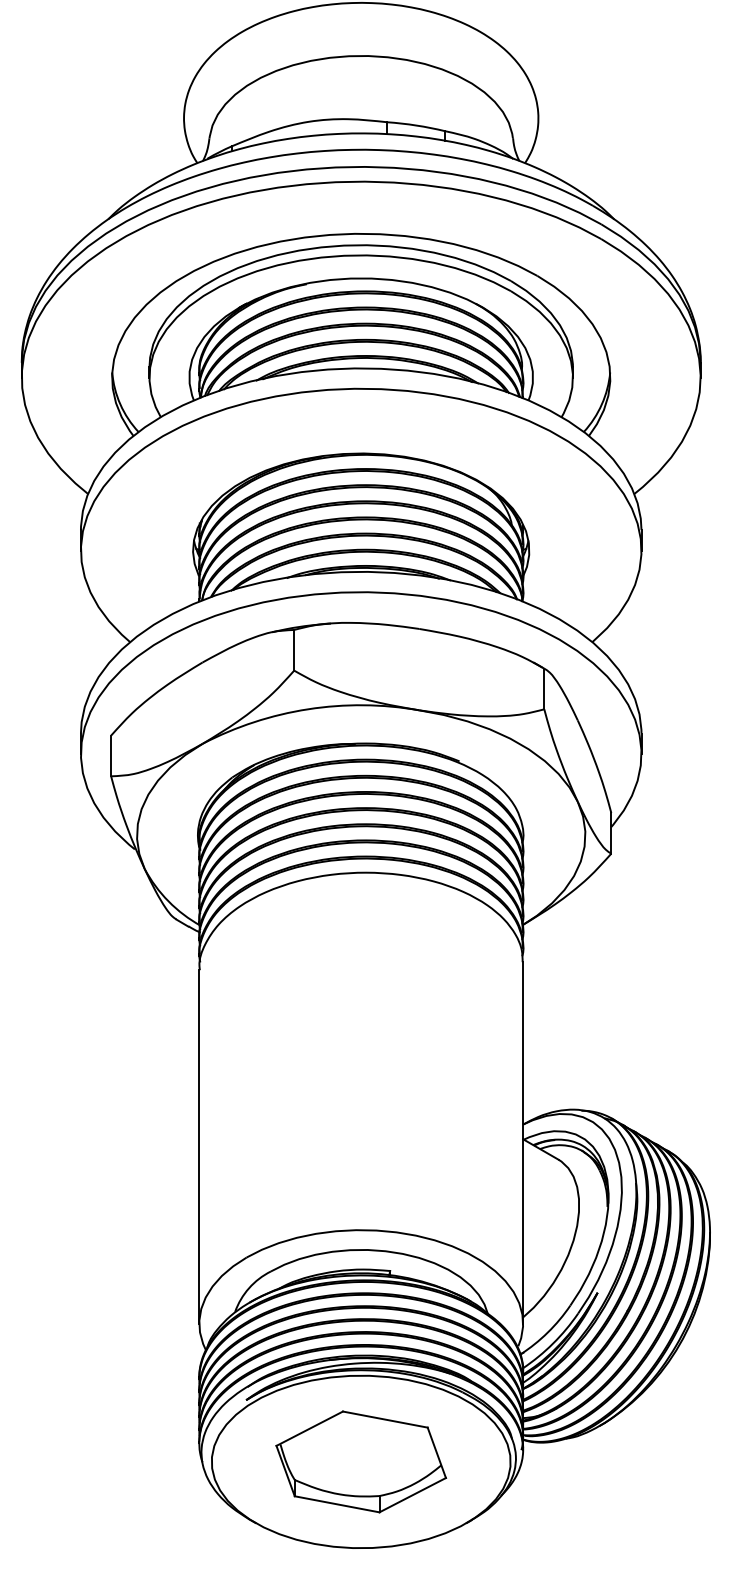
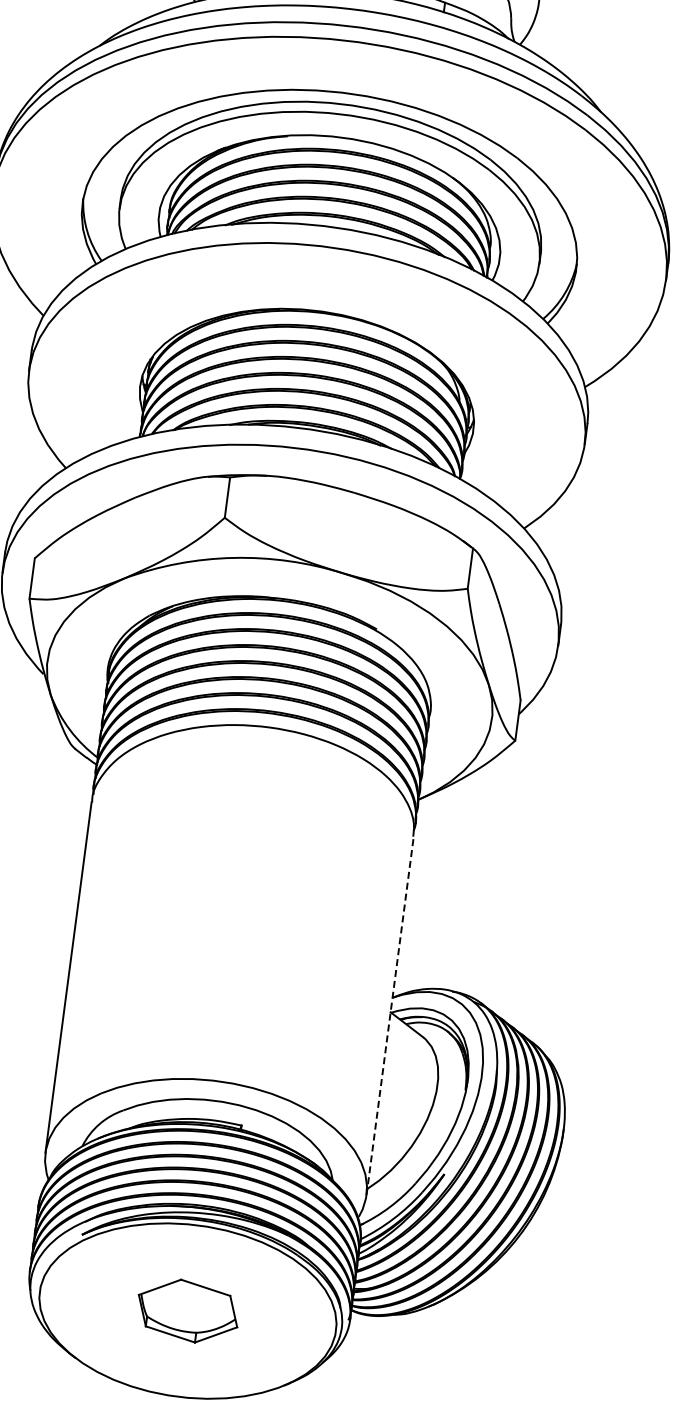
line: (523, 1142) -> (390, 1015), solid -> dashed
part: (361, 1461) -> (188, 1310), size x0.6

